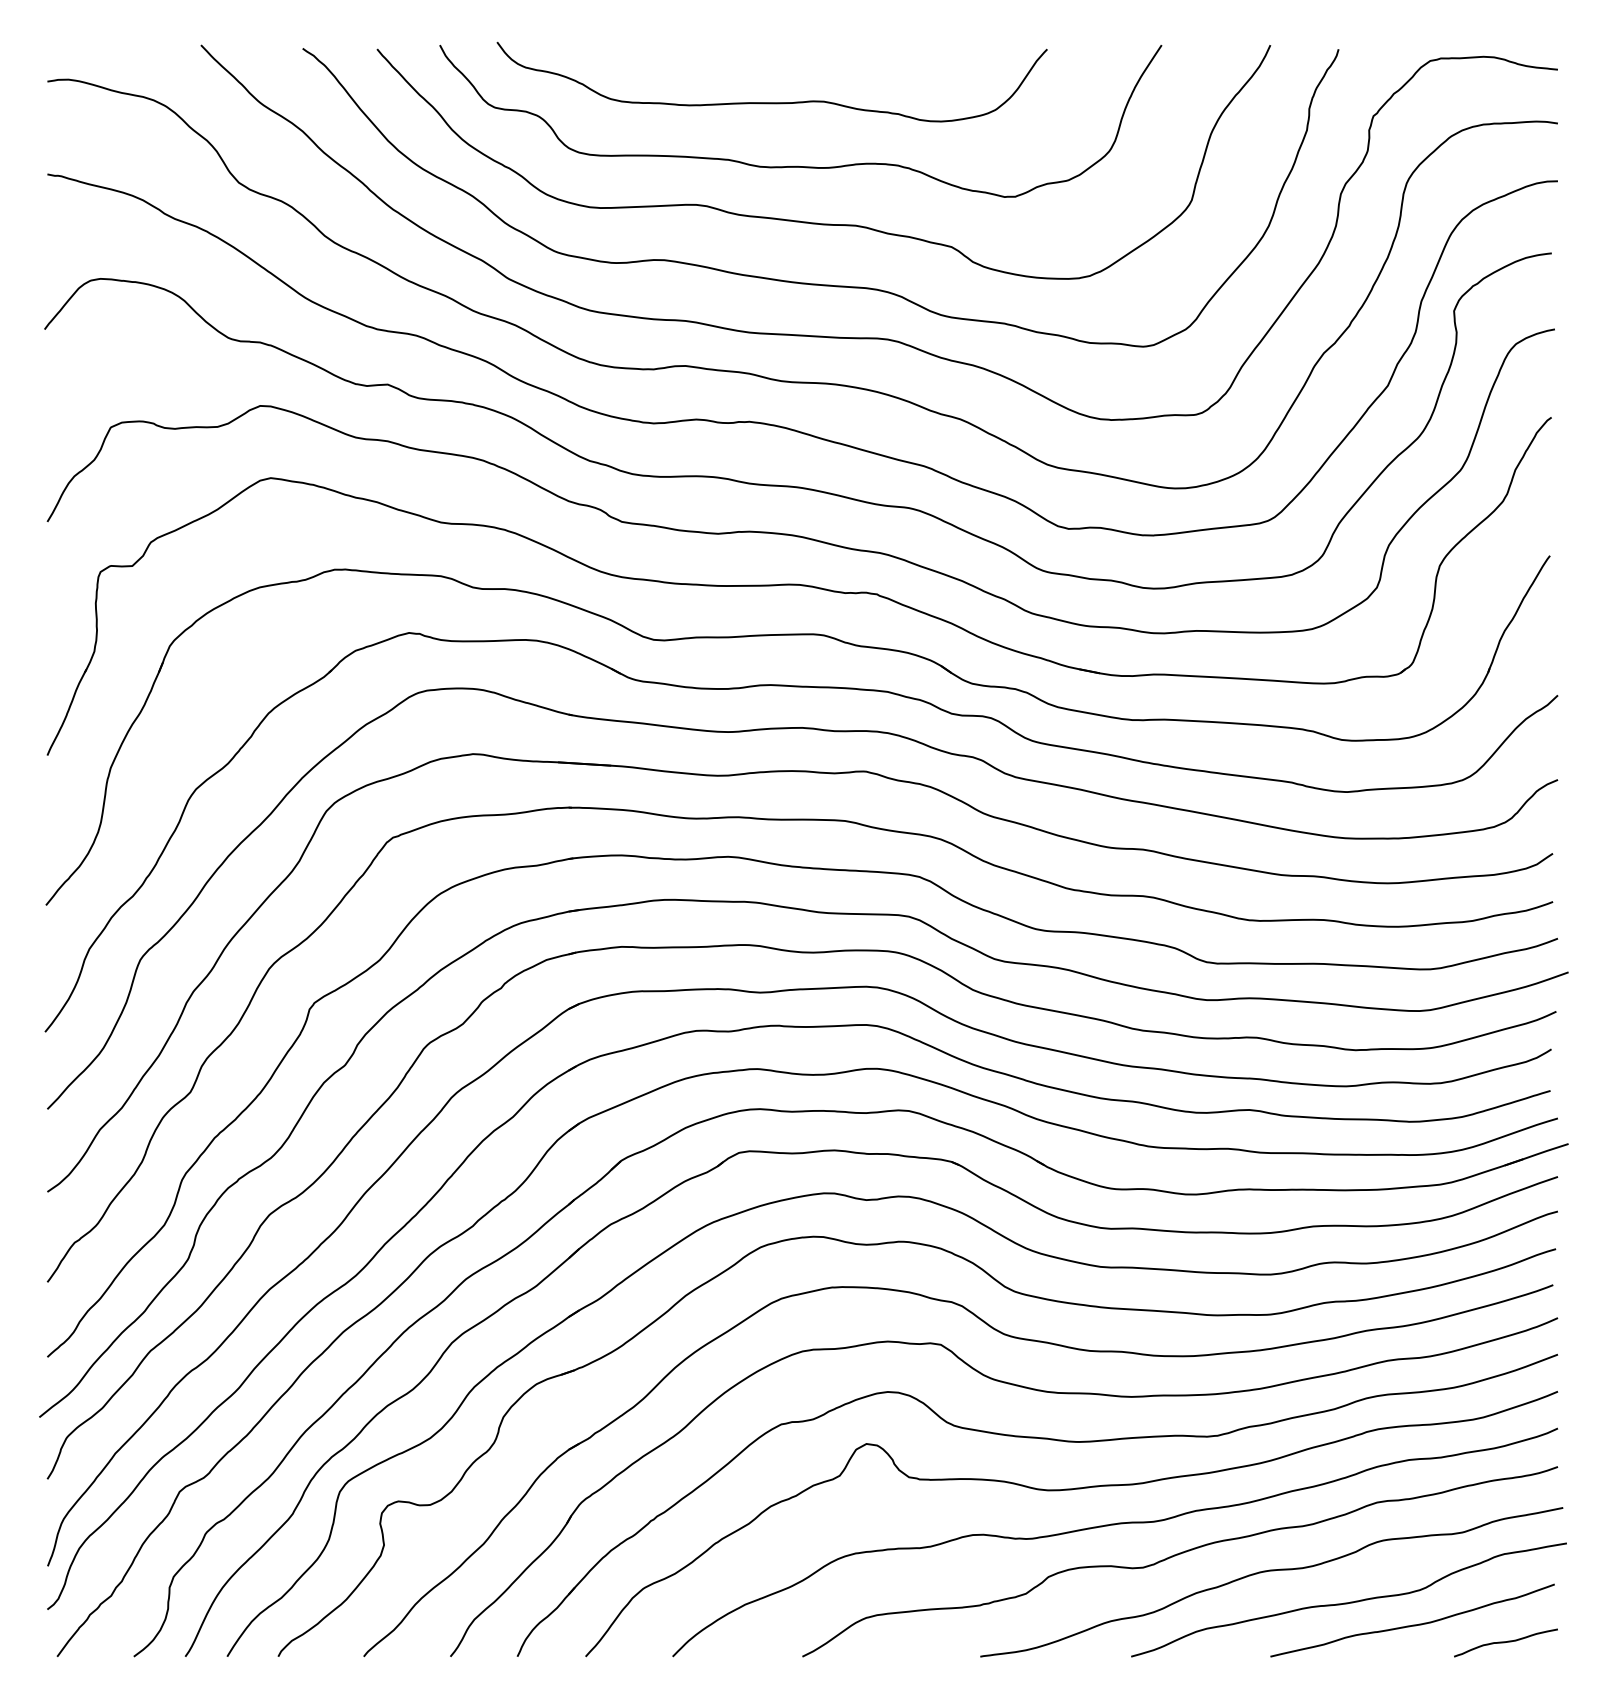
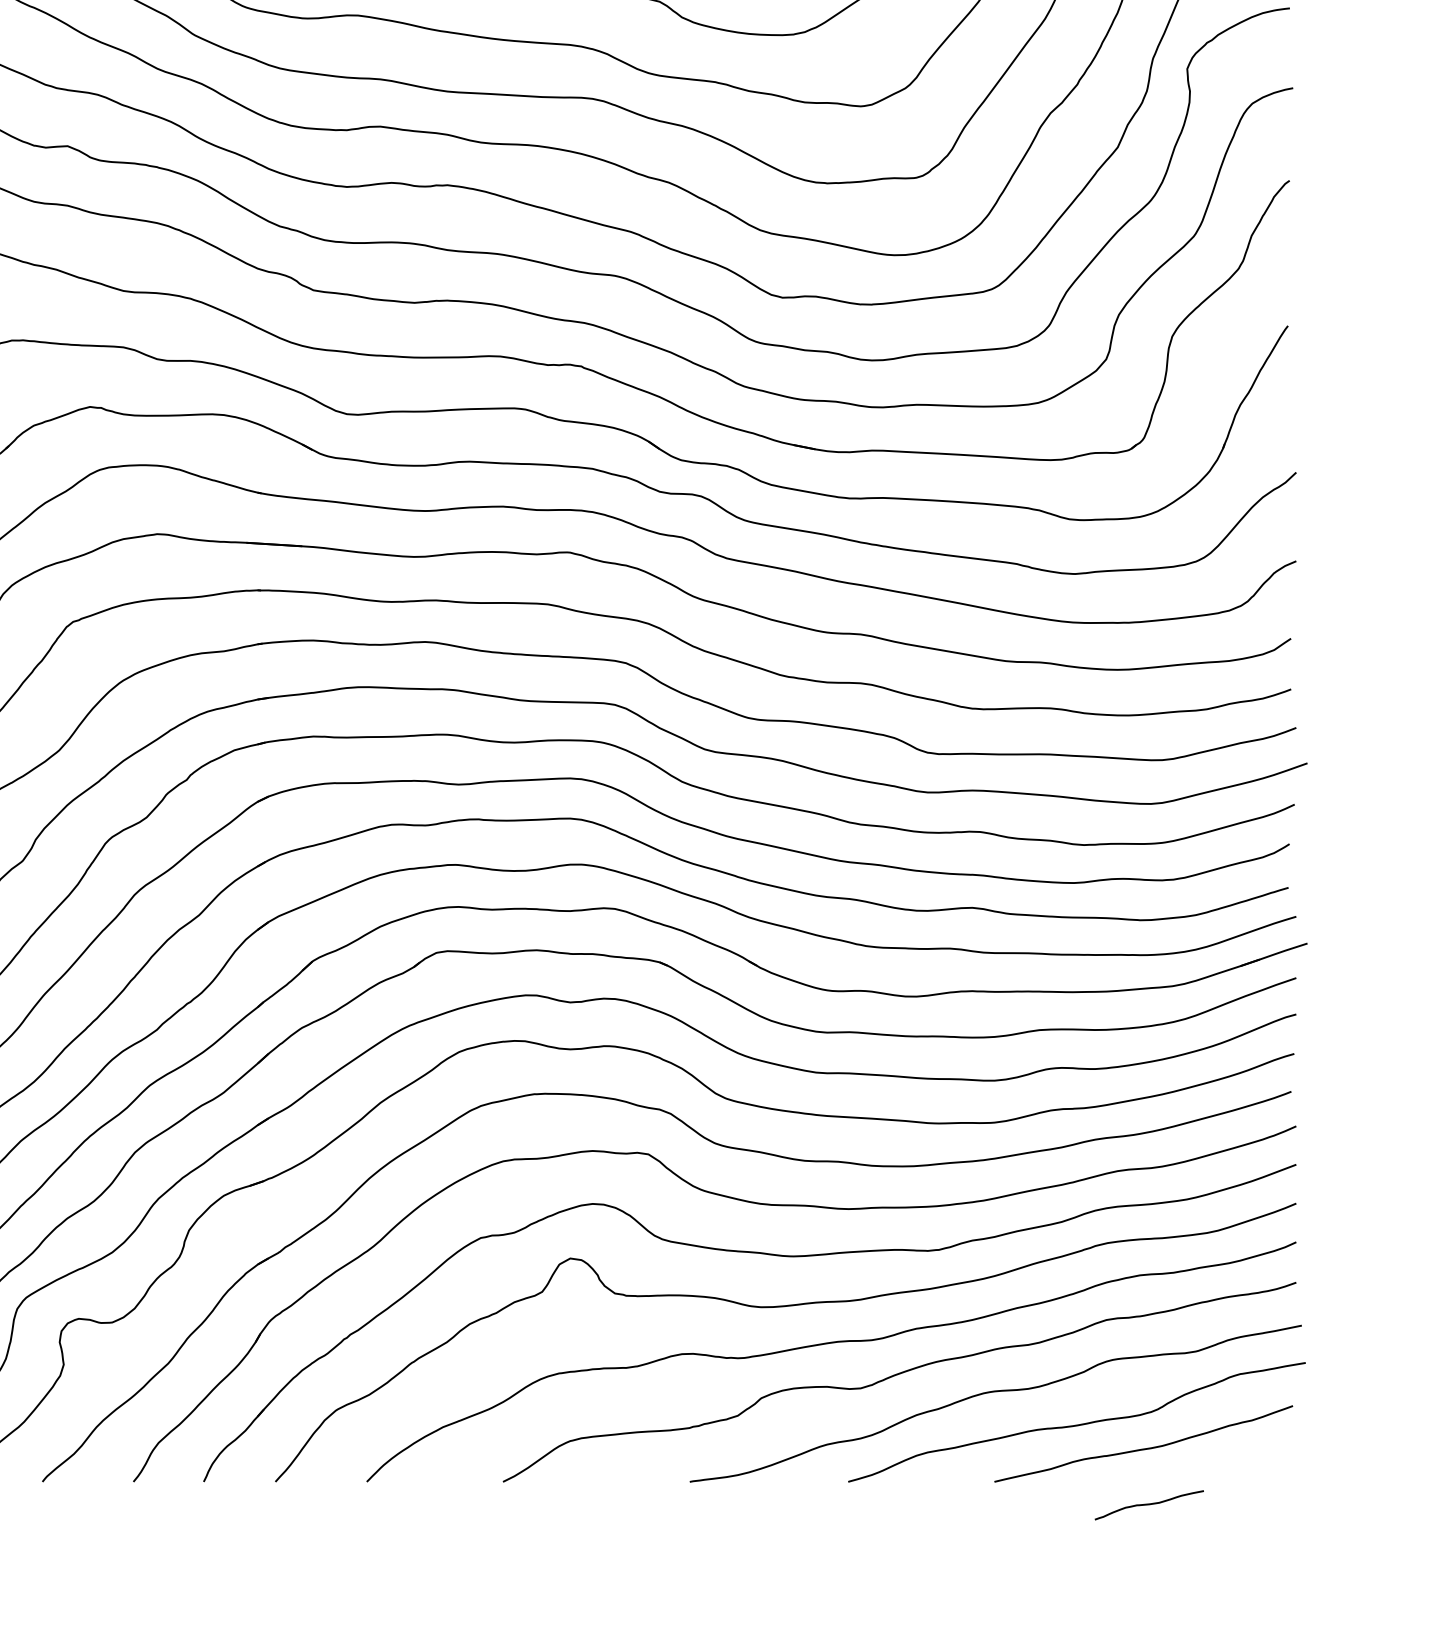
curve: (1505, 1642) -> (1148, 1504), moved

